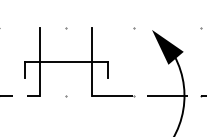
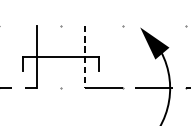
line: (92, 62) -> (85, 57), solid -> dashed

